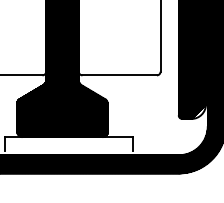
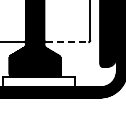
line: (119, 75) -> (67, 42), solid -> dashed

